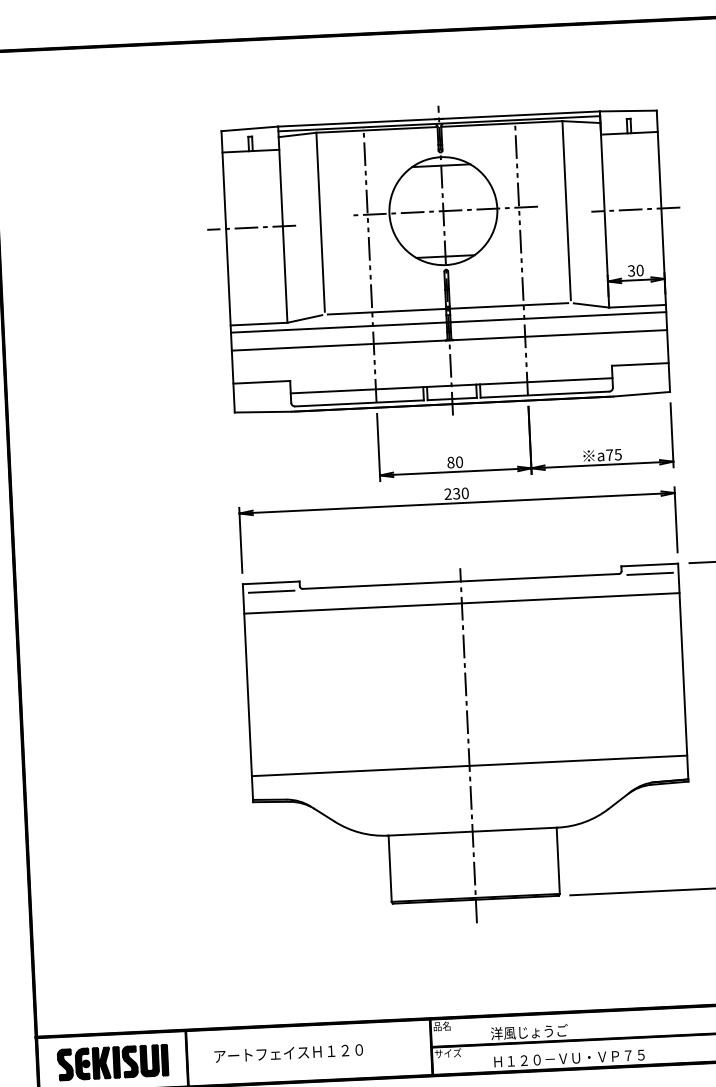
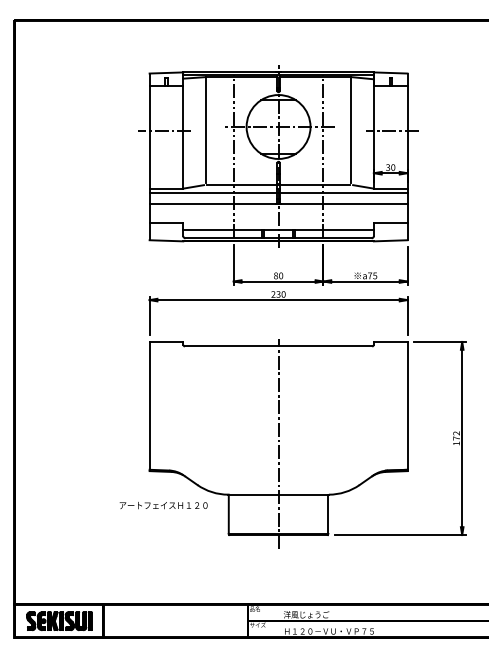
line: (649, 574) -> (390, 347), removed
line: (270, 592) -> (165, 347), removed
line: (461, 603) -> (278, 359), removed
line: (469, 765) -> (278, 455), removed
text: (288, 1053) -> (163, 505), moved

